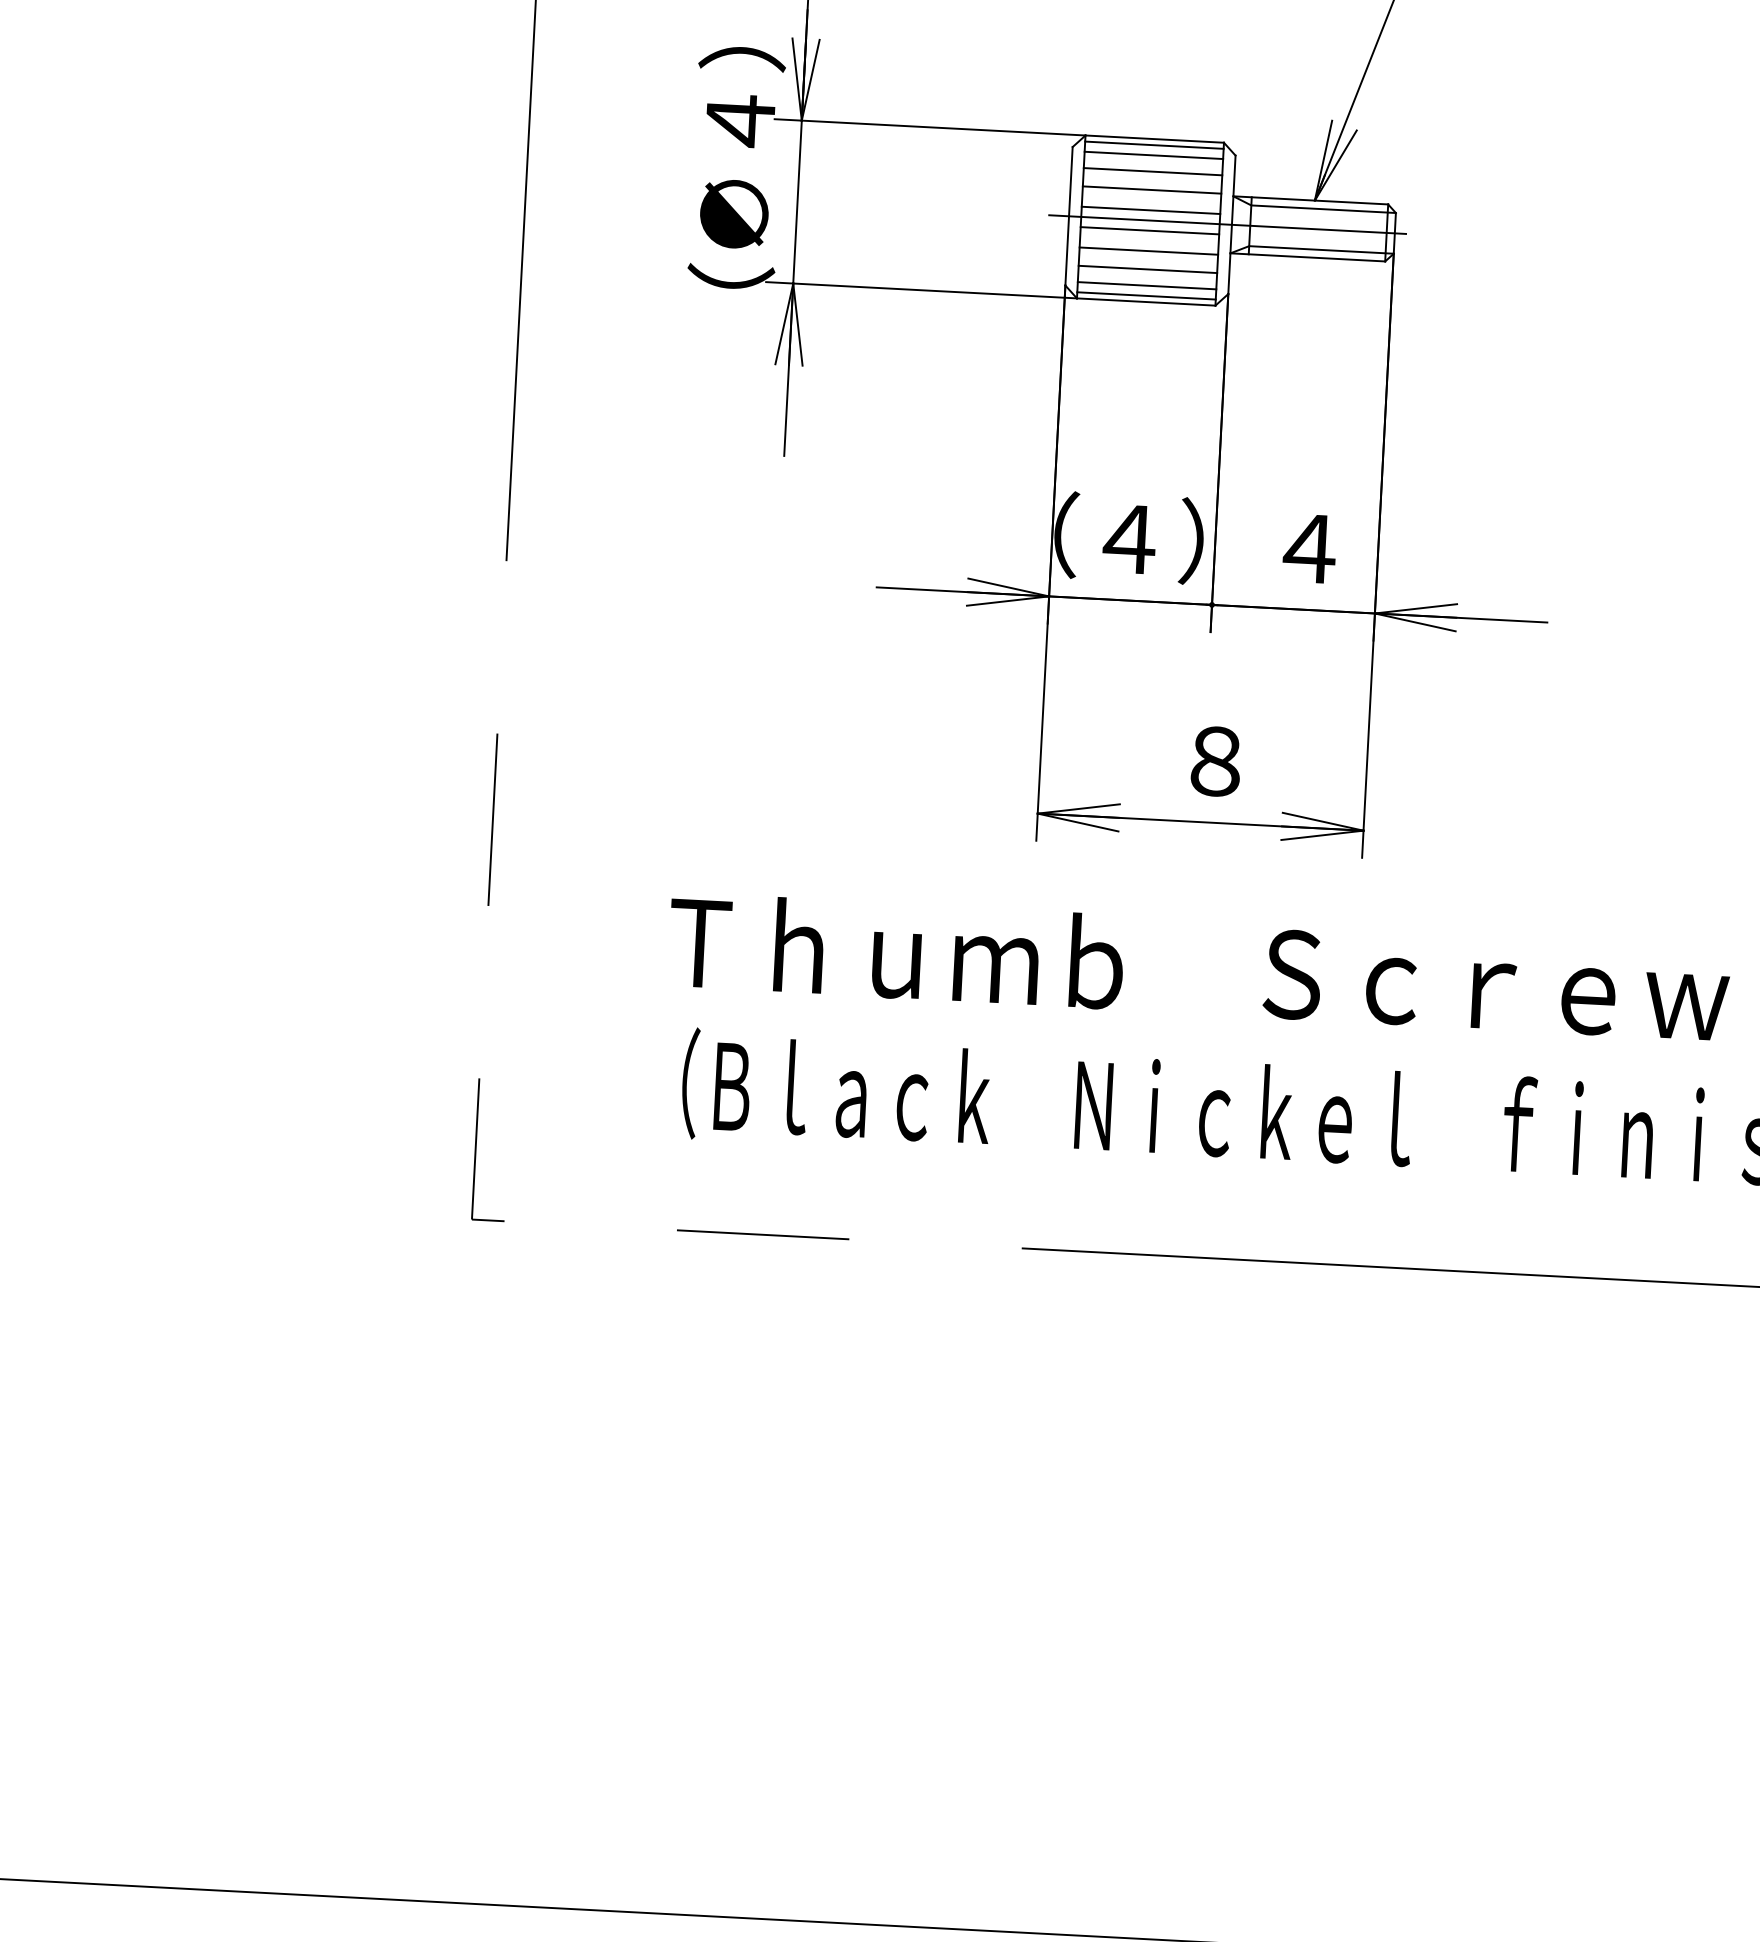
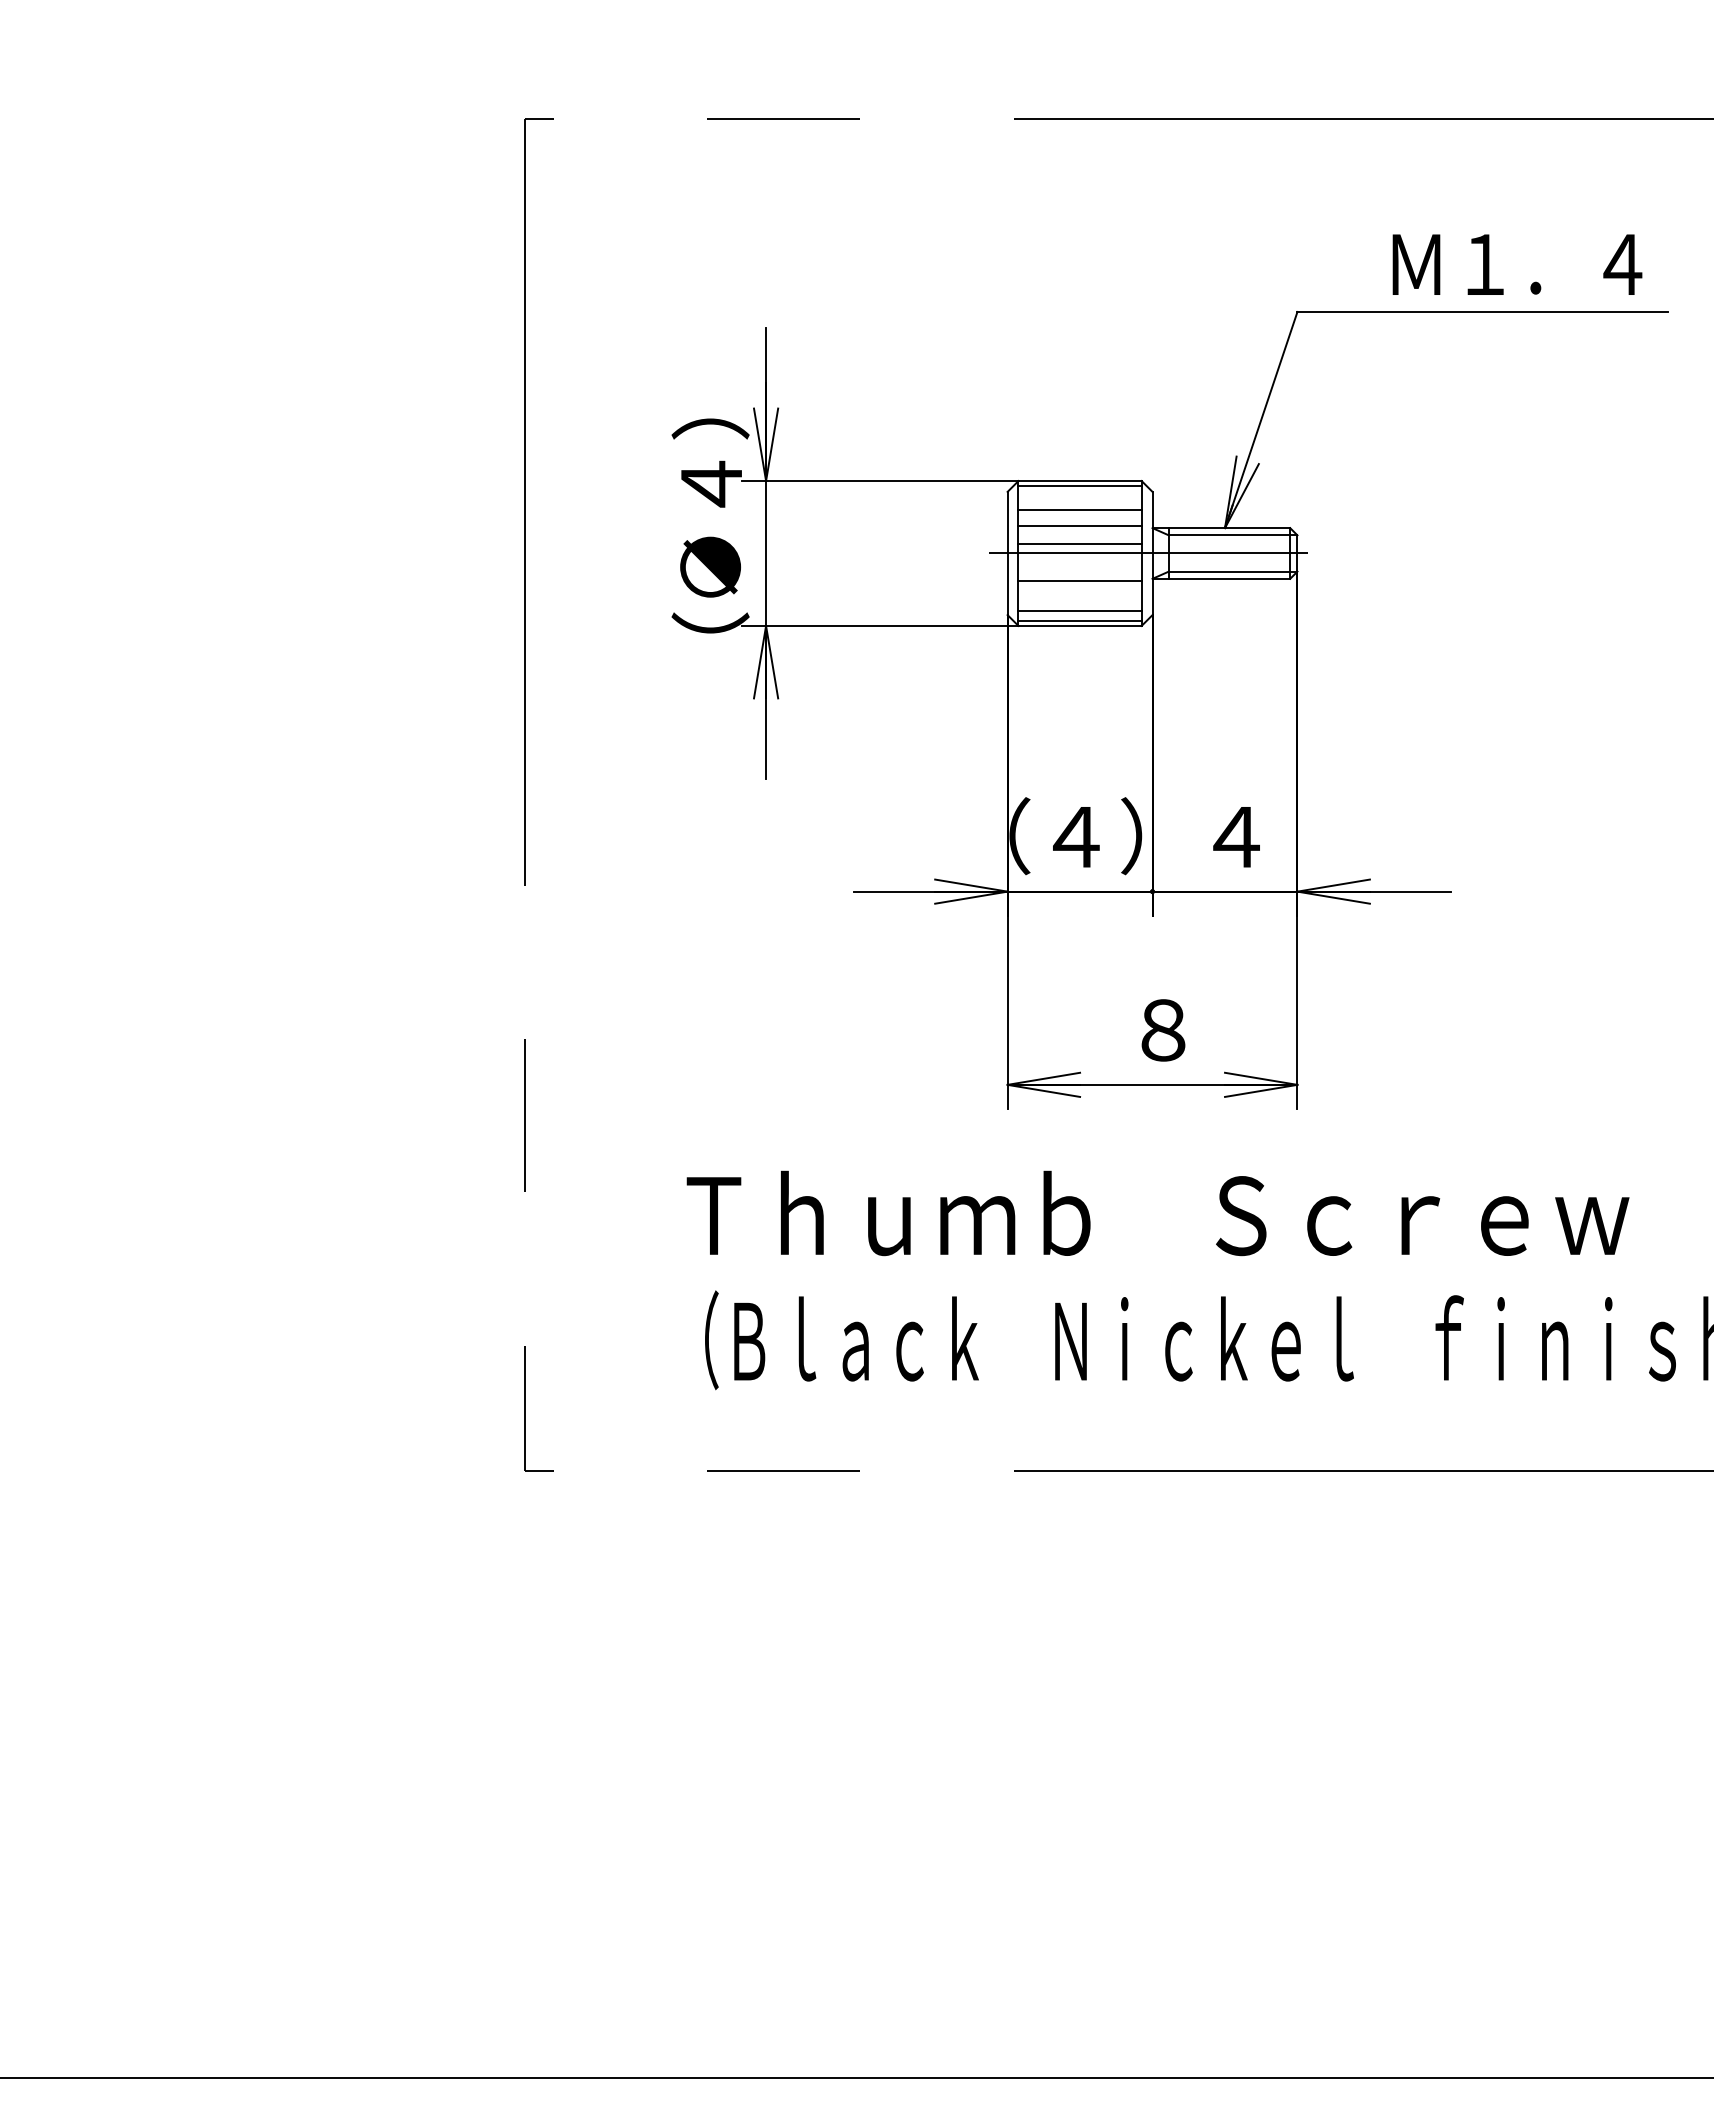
line: (1153, 155) -> (1079, 495), removed
line: (1149, 230) -> (1079, 562), removed
line: (1147, 268) -> (1079, 596), removed

